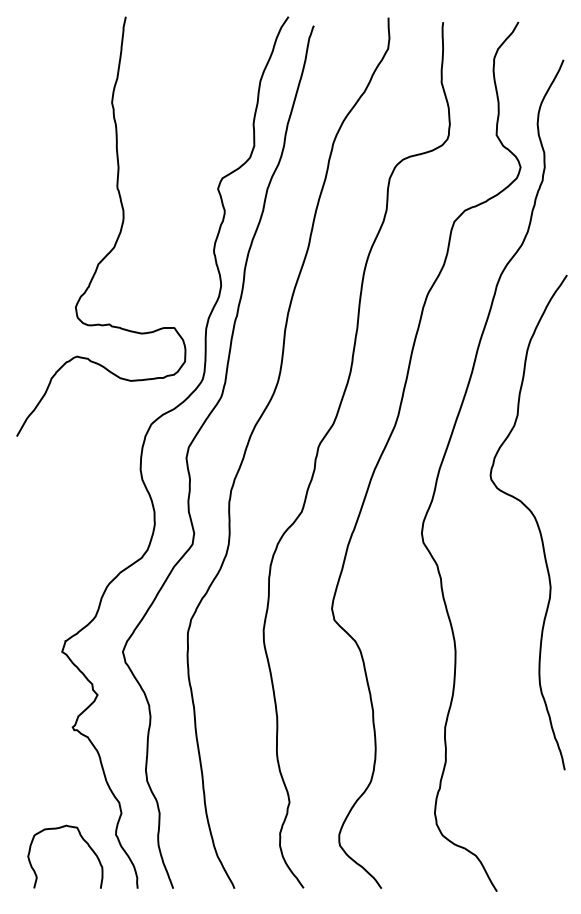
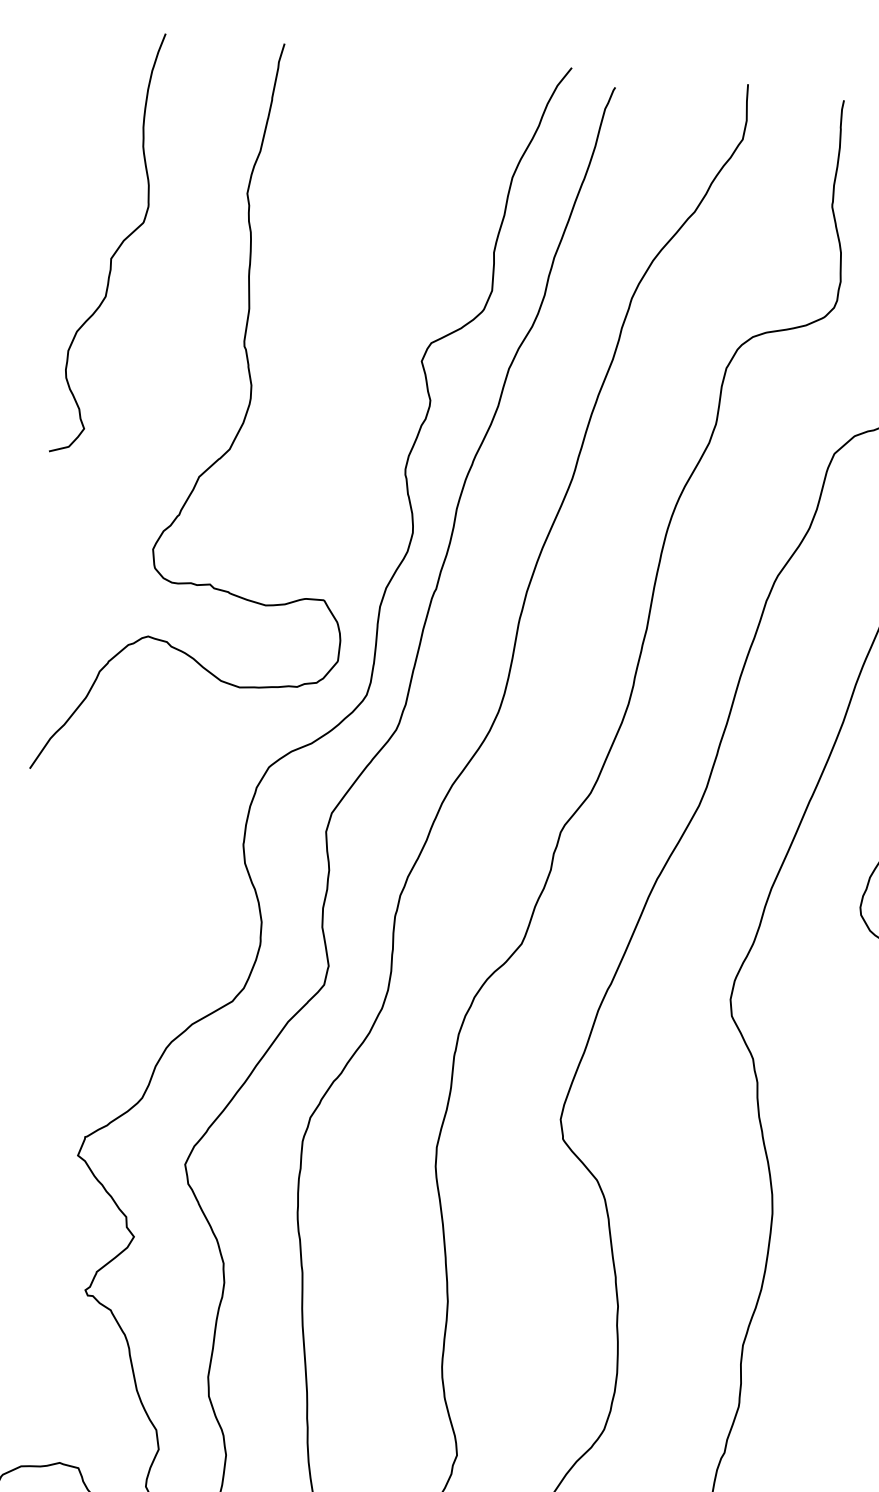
curve: (41, 138) -> (117, 246), added

